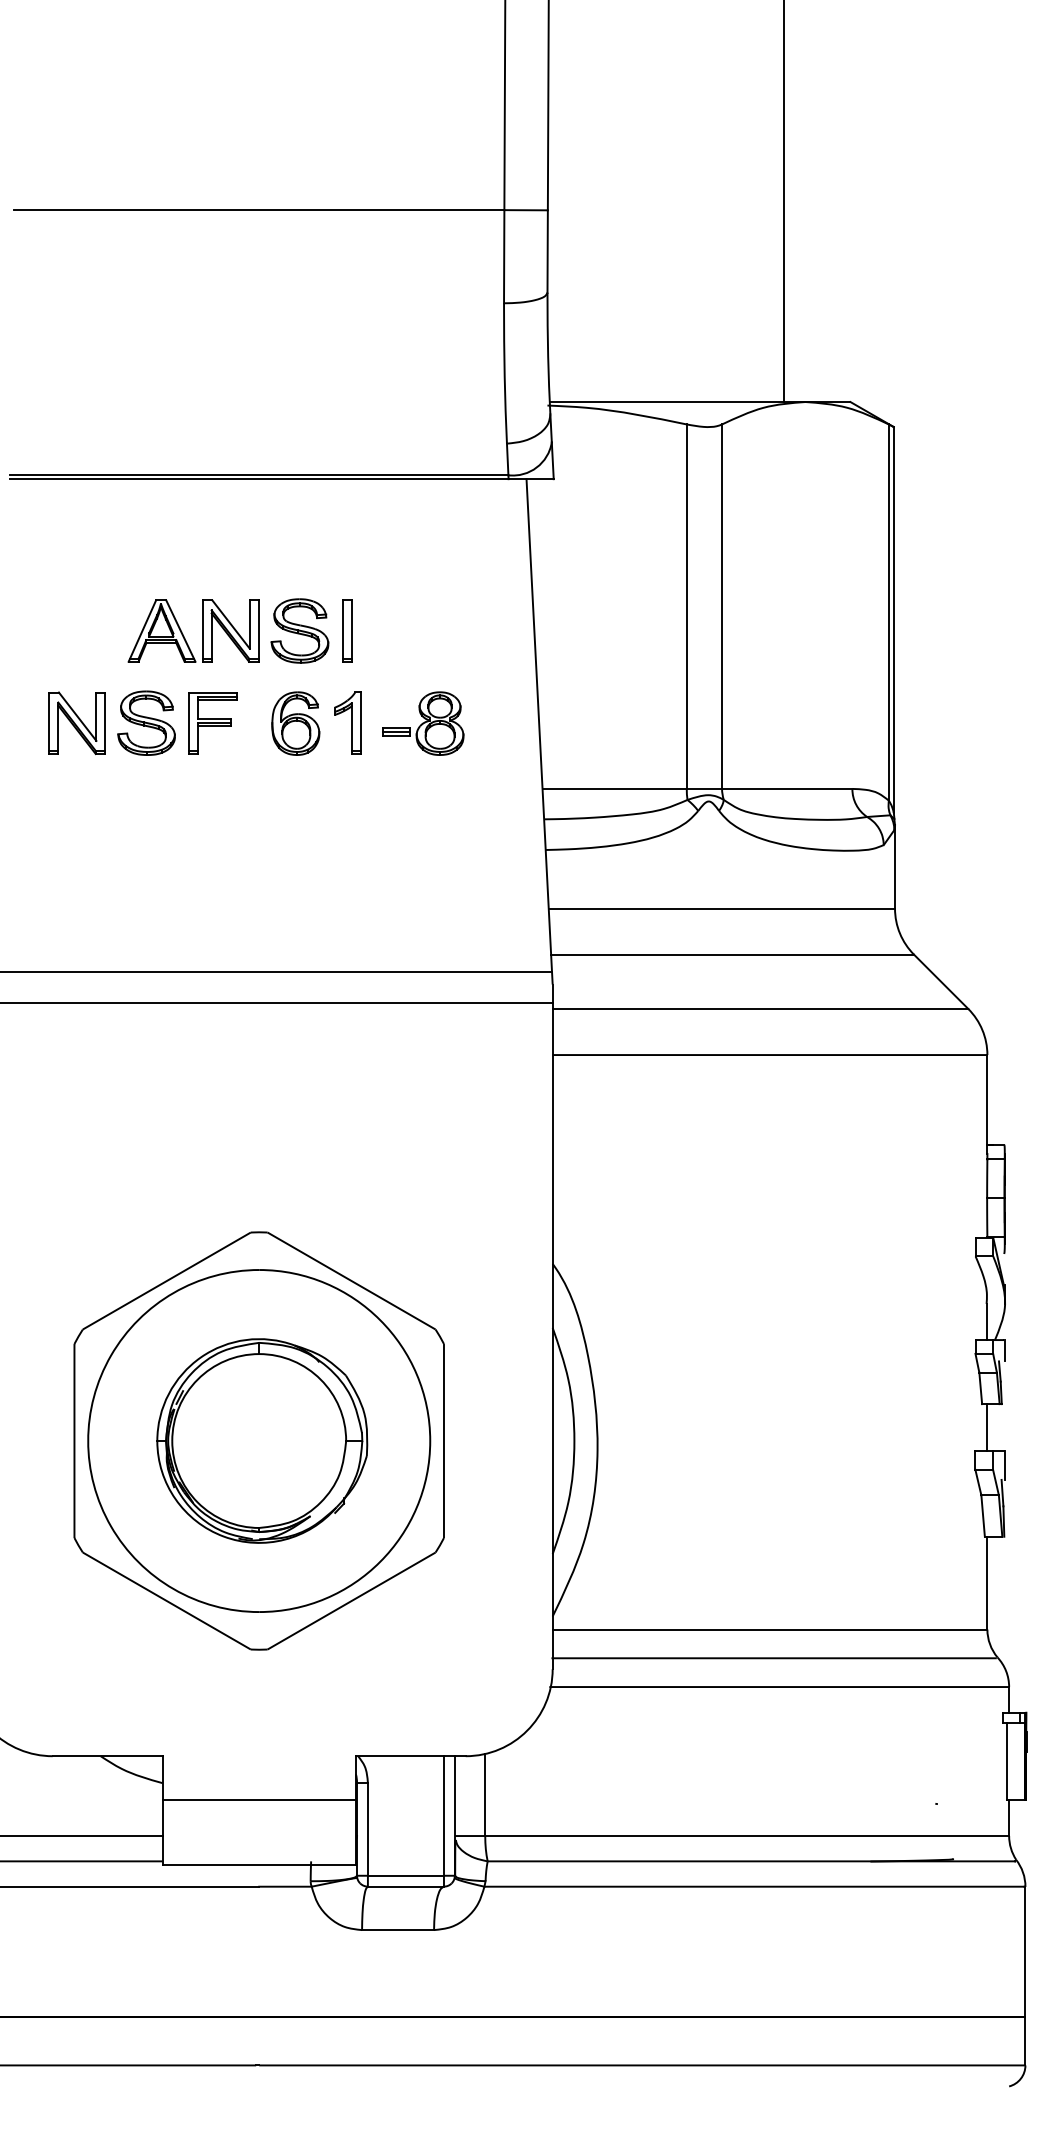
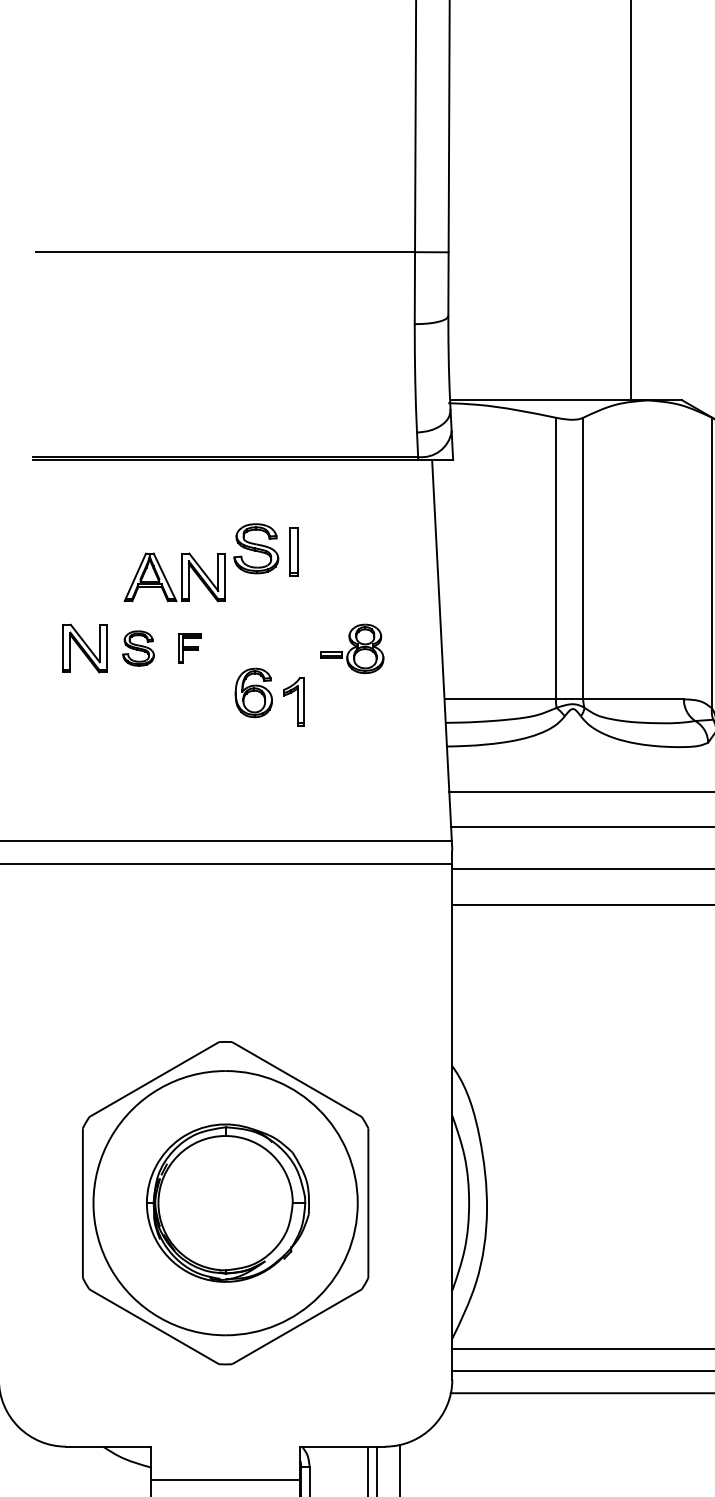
part: (299, 630) -> (255, 548), moved
part: (347, 630) -> (293, 551), moved
part: (146, 722) -> (138, 648), size x0.7
part: (347, 722) -> (293, 701), moved
part: (212, 723) -> (189, 648), size x0.6
part: (295, 723) -> (253, 692), moved

